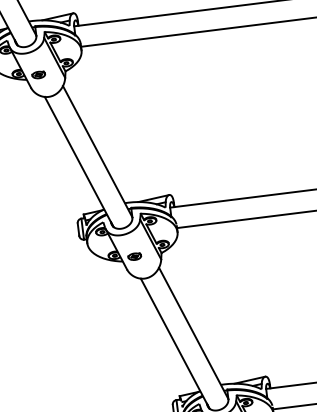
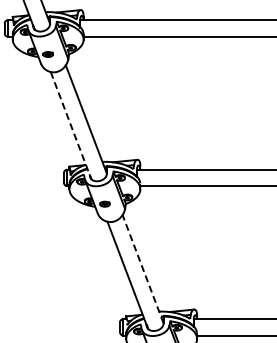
line: (79, 163) -> (71, 126), solid -> dashed
line: (194, 333) -> (143, 269), solid -> dashed

